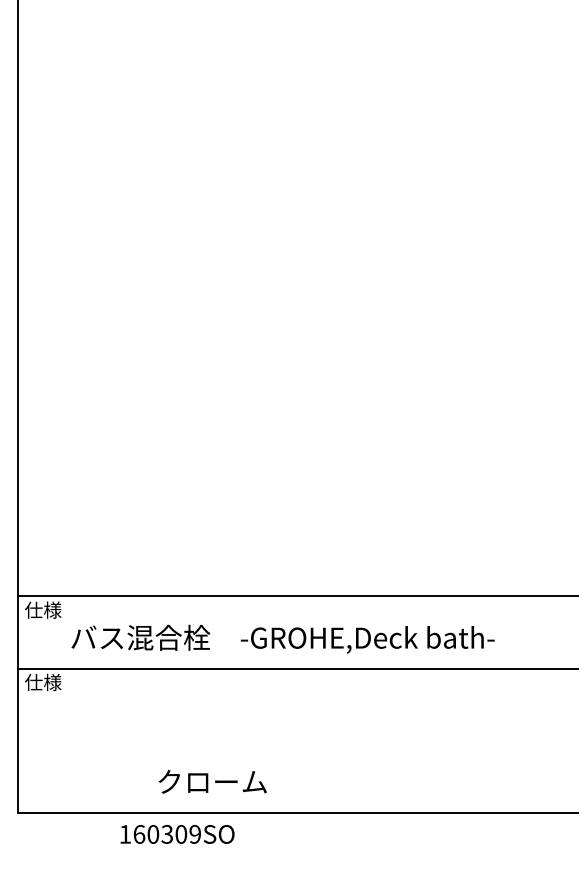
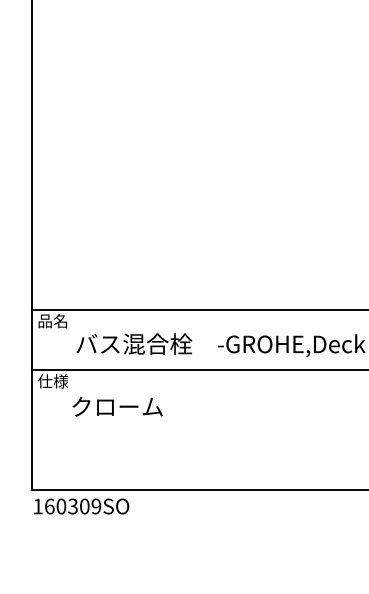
text: (43, 609) -> (53, 320), 仕様 -> 品名
text: (212, 781) -> (117, 406), moved
text: (177, 834) -> (81, 506), moved

